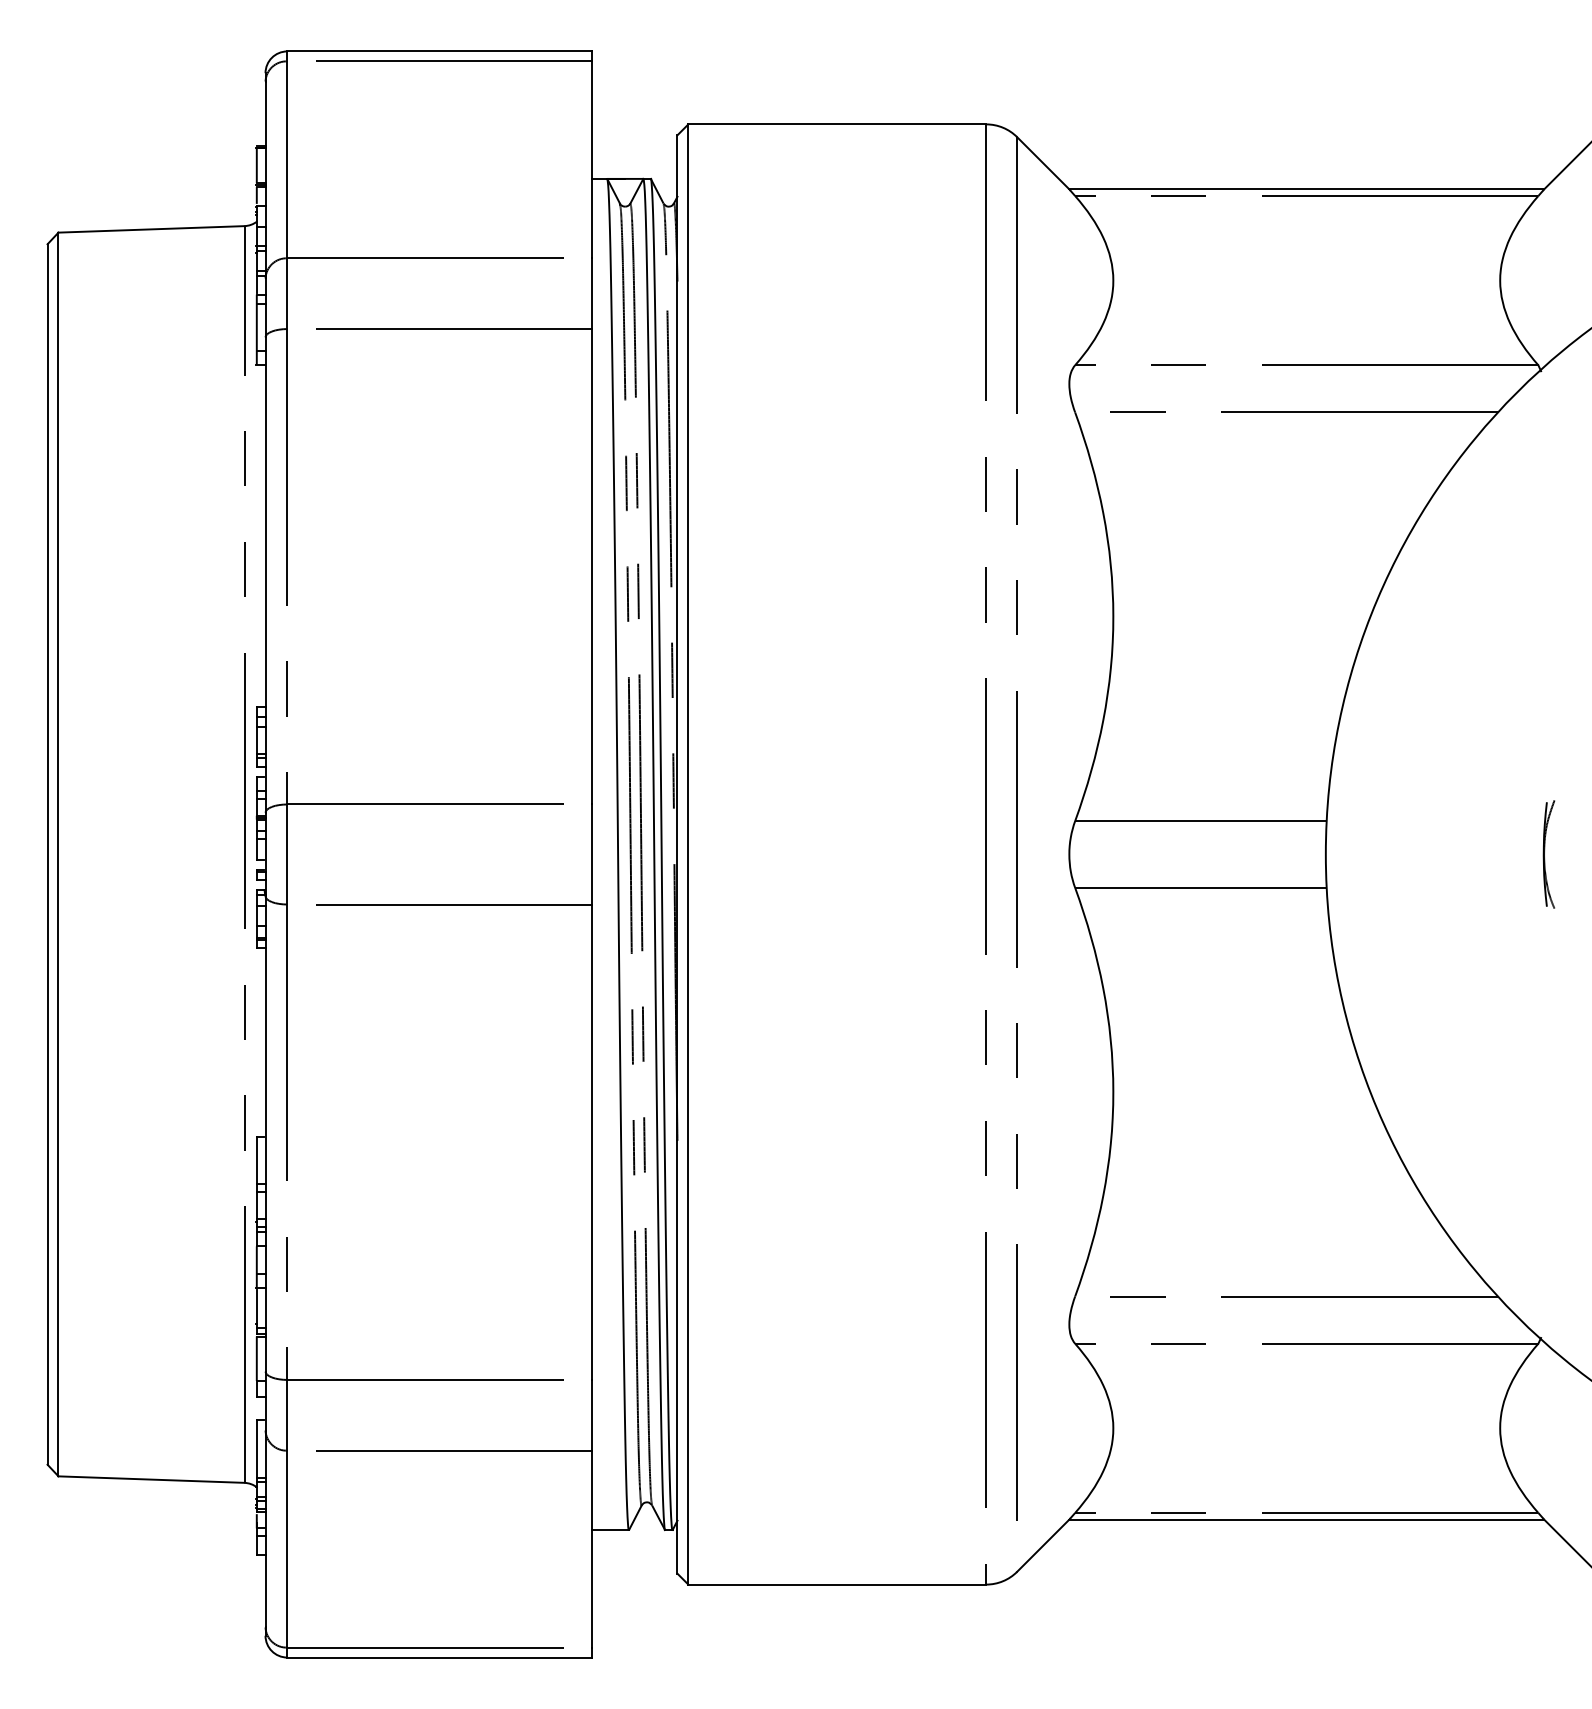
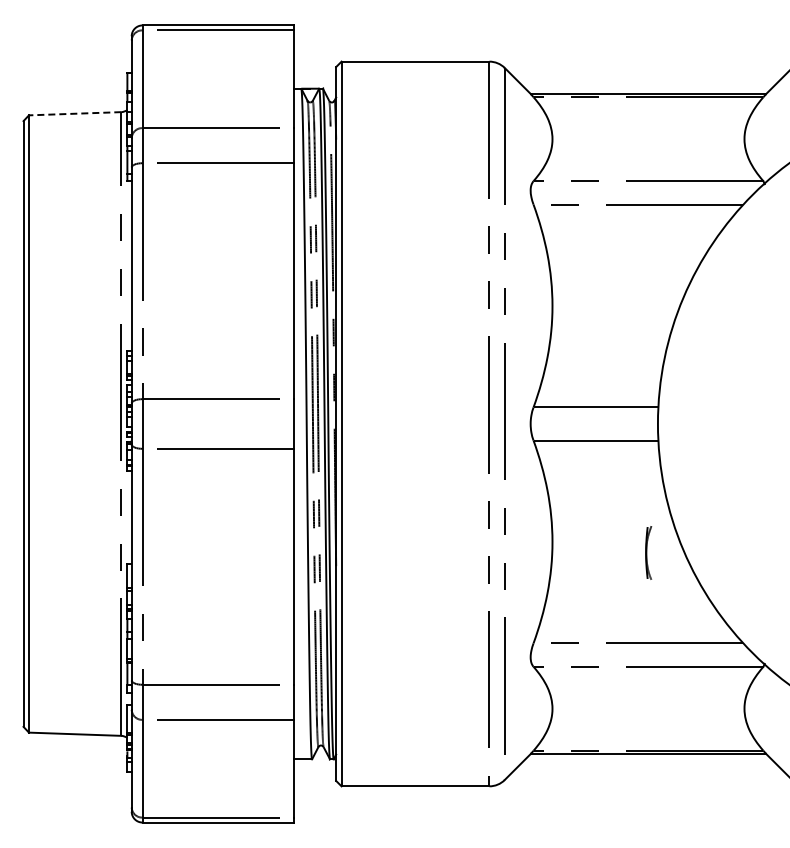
line: (150, 228) -> (74, 113), solid -> dashed
part: (1548, 853) -> (648, 552), moved

